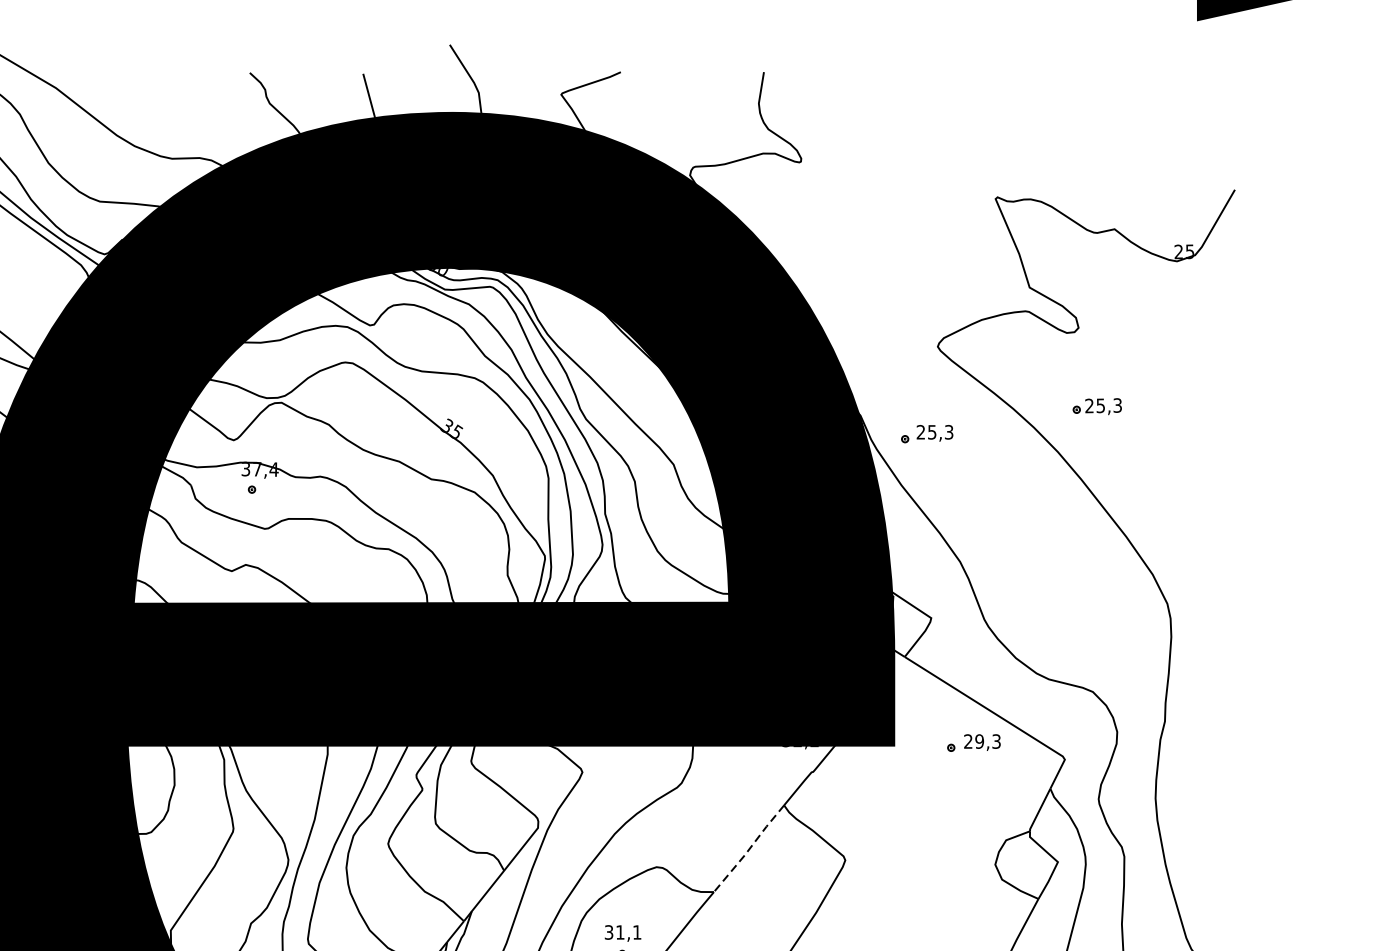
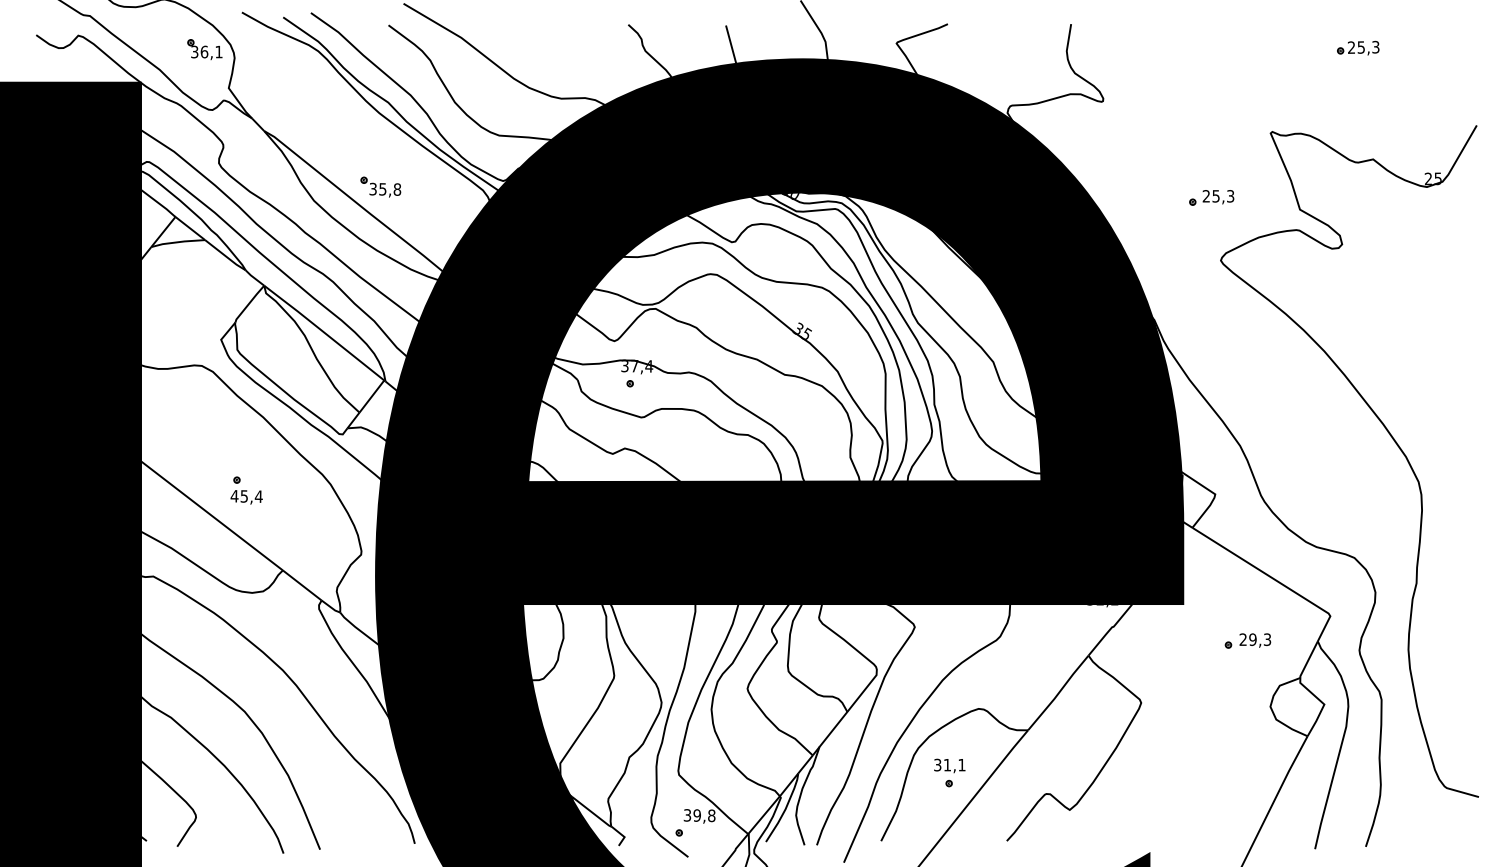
part: (1097, 405) -> (1358, 47), moved
part: (926, 433) -> (1211, 197), moved
part: (973, 742) -> (1247, 640), moved
line: (749, 849) -> (1058, 693), dashed -> solid

